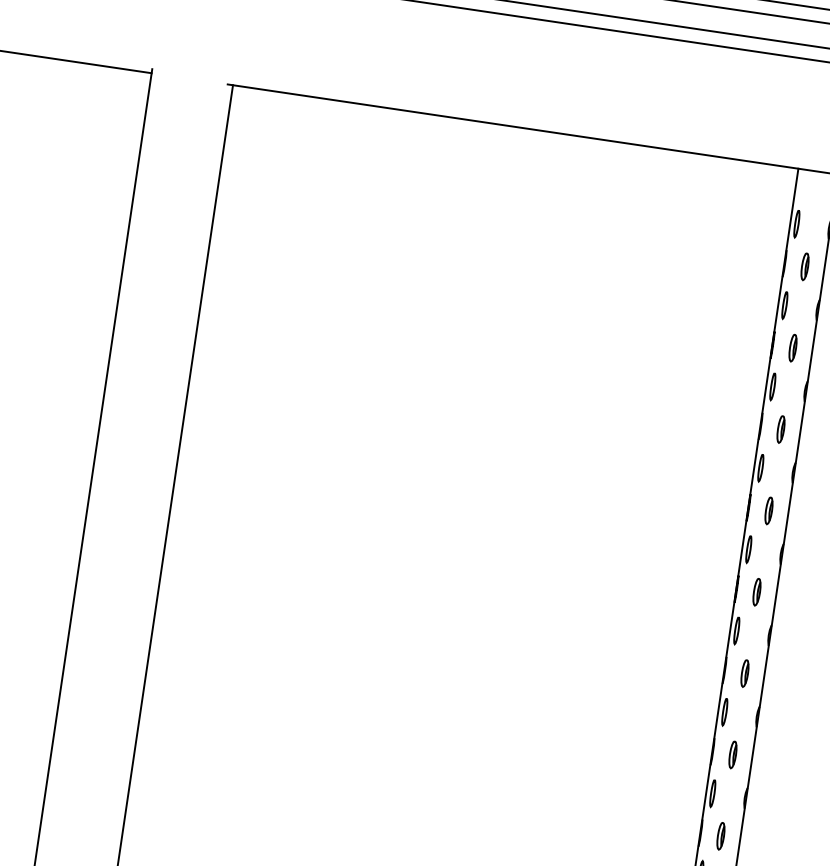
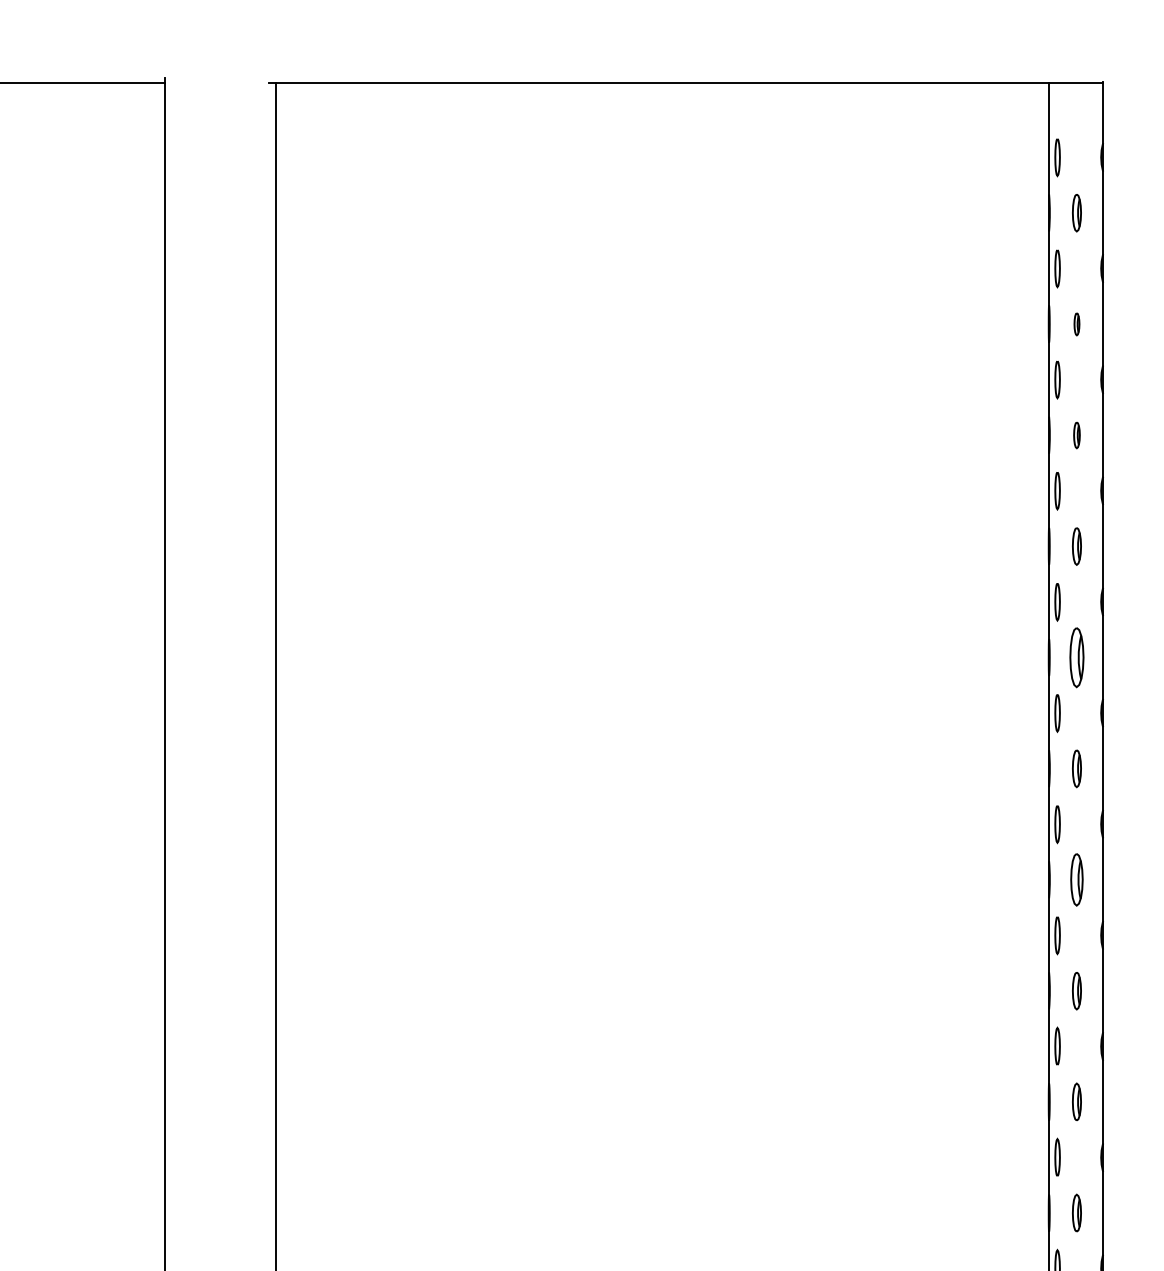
part: (792, 348) -> (1076, 324), size x0.6
part: (780, 429) -> (1076, 435), size x0.7
part: (756, 592) -> (1076, 657), size x1.6
part: (732, 754) -> (1076, 879), size x1.4

